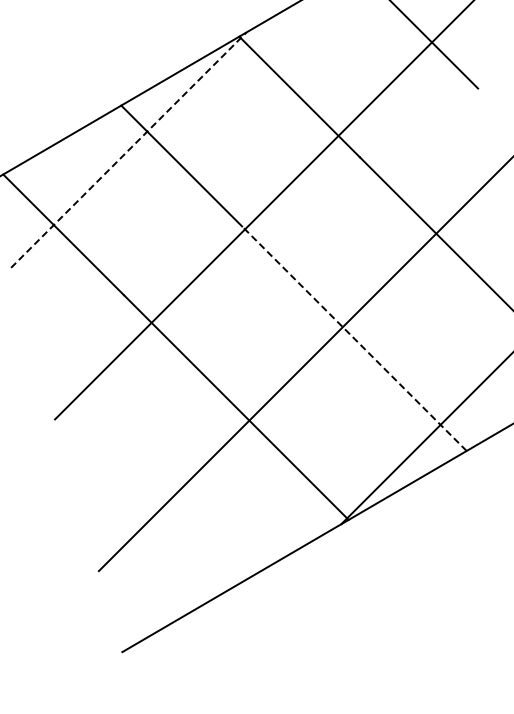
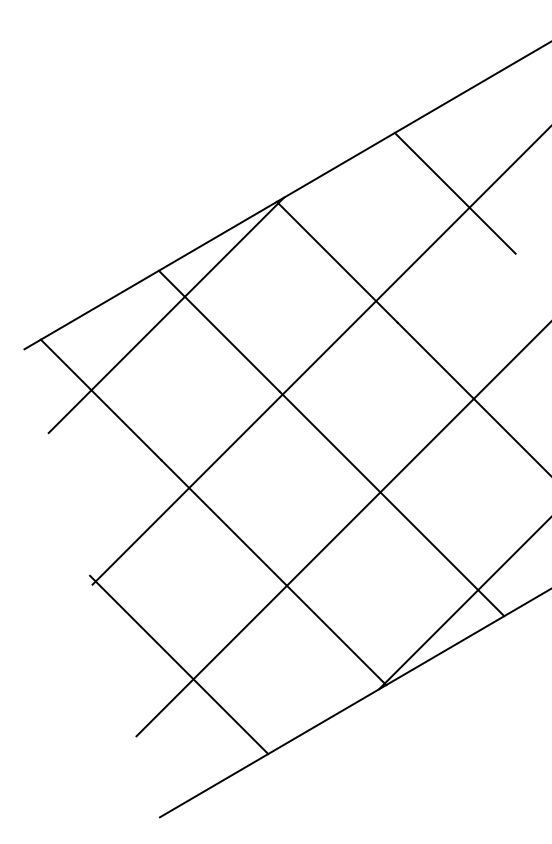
line: (128, 149) -> (166, 314), dashed -> solid
line: (353, 338) -> (391, 503), dashed -> solid
line: (141, 499) -> (179, 664), added

